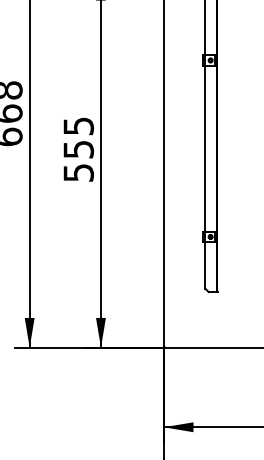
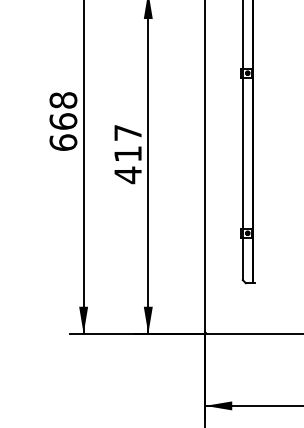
text: (78, 150) -> (127, 154), 555 -> 417

